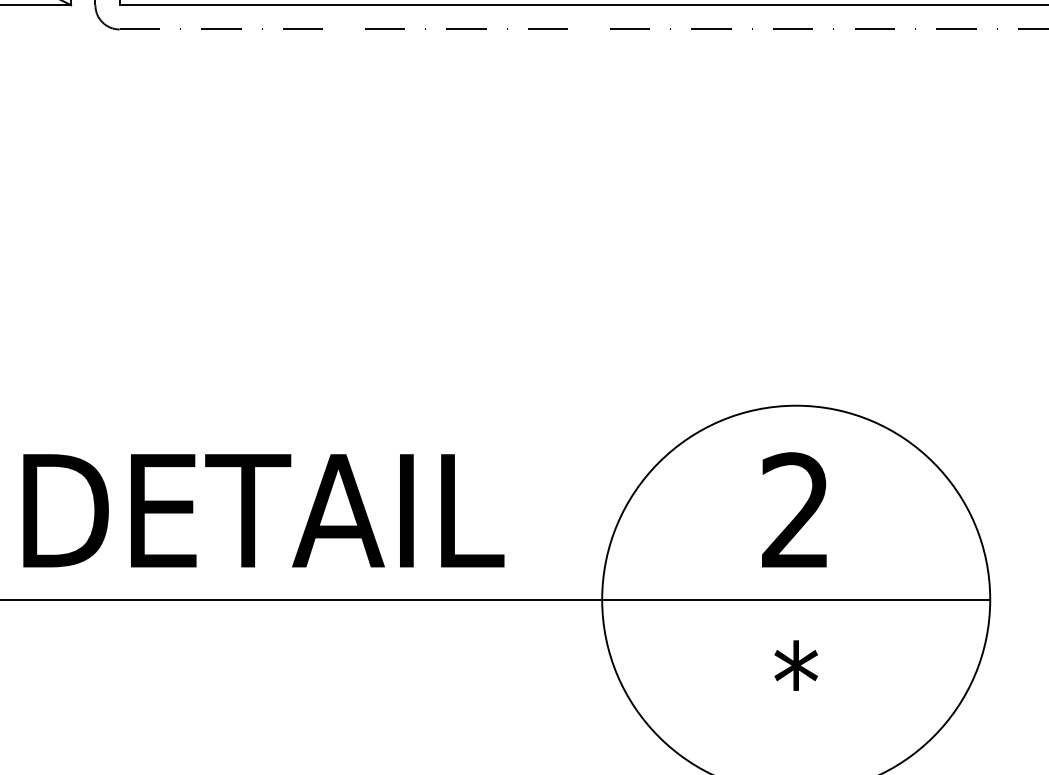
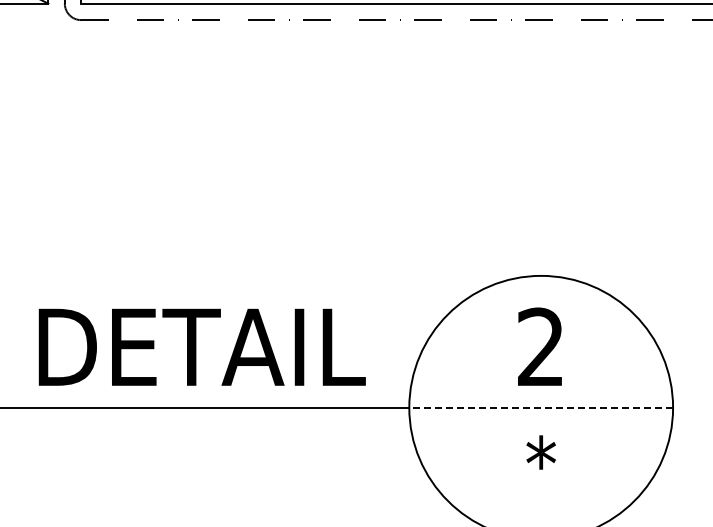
text: (262, 509) -> (201, 346), moved
line: (796, 599) -> (541, 407), solid -> dashed

